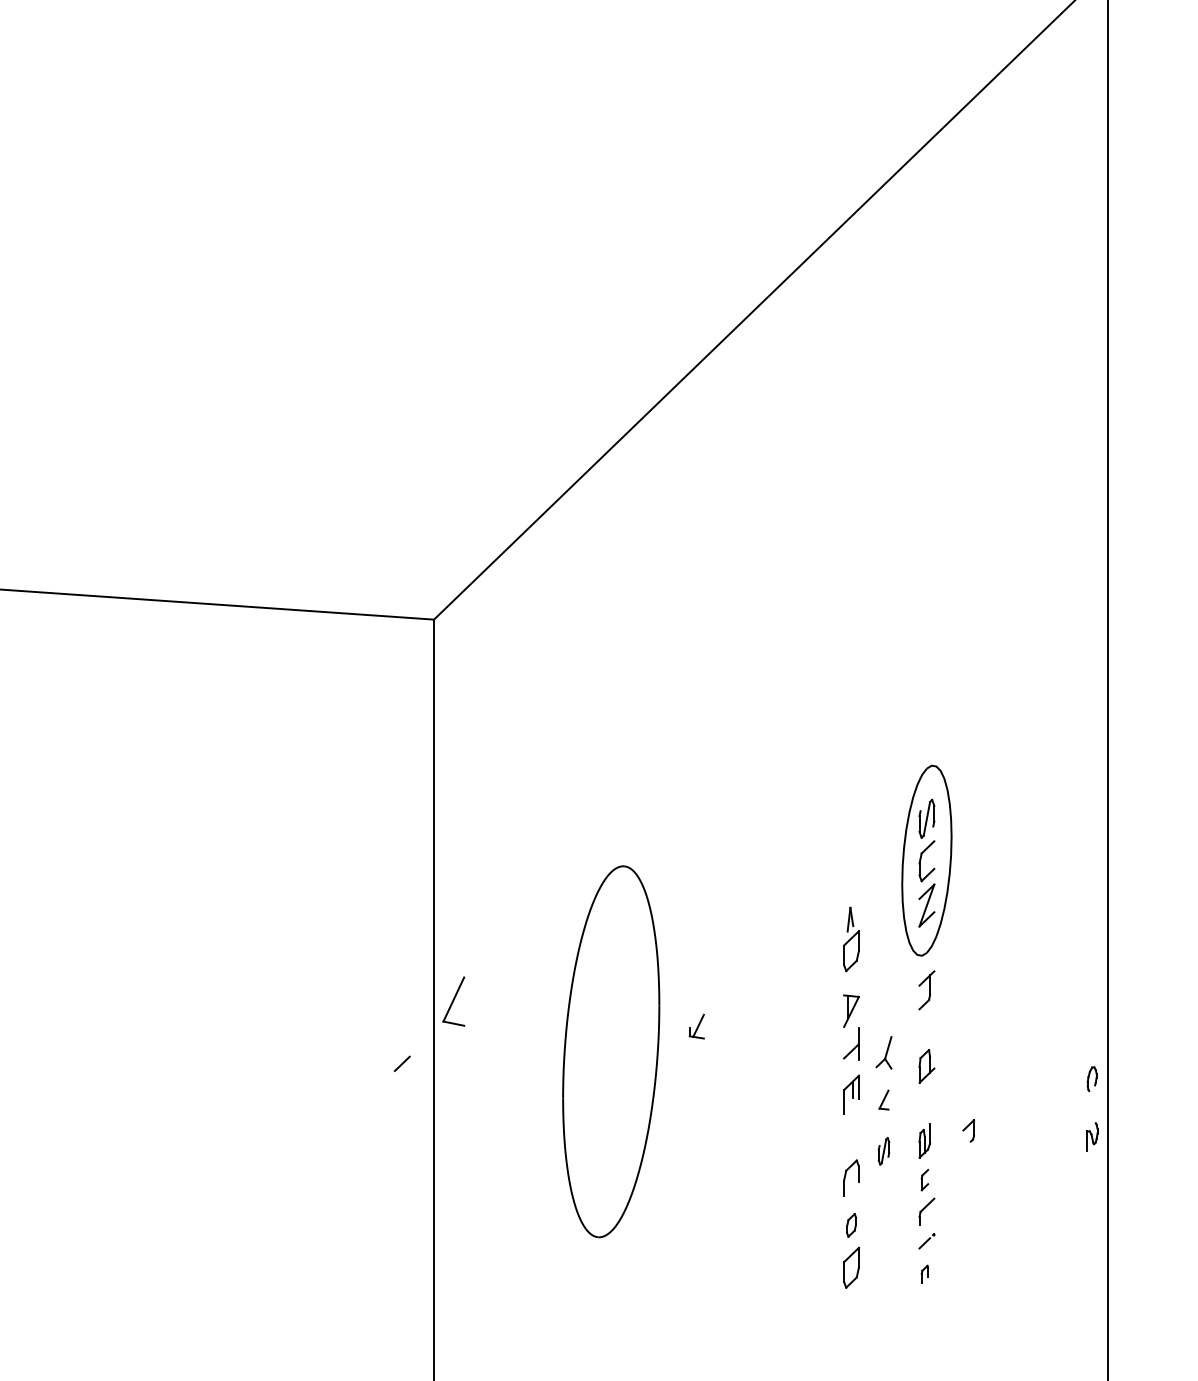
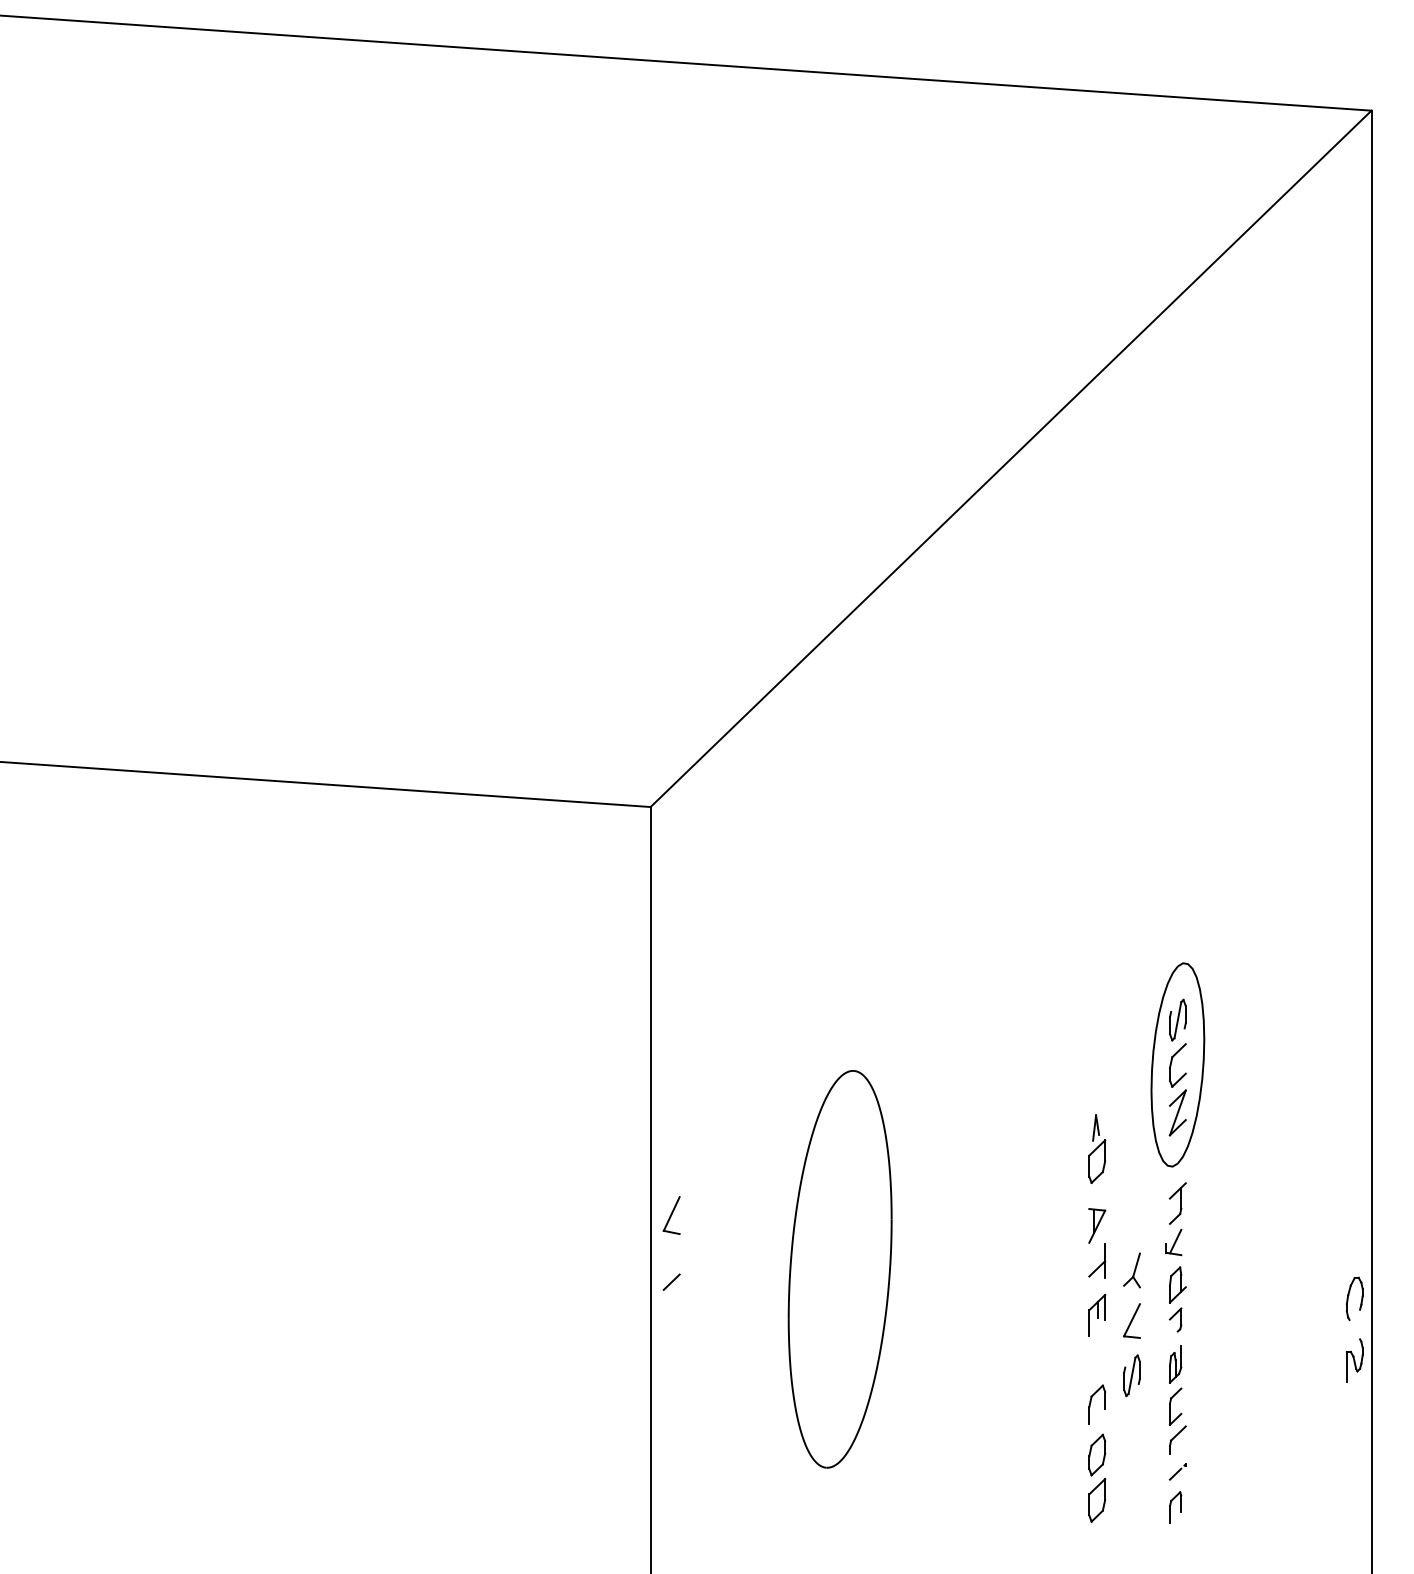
part: (453, 1001) -> (671, 1215), size x0.71
part: (696, 1026) -> (1173, 1242), moved
line: (402, 1063) -> (671, 1281), moved
part: (1092, 1079) -> (1354, 1298), size x1.67
part: (883, 1099) -> (1131, 1320), size x1.67
part: (968, 1130) -> (1175, 1319), moved
part: (1092, 1137) -> (1354, 1360), size x1.43
part: (883, 1151) -> (1131, 1375), size x1.43
part: (924, 1180) -> (1175, 1406), size x1.67
part: (851, 1224) -> (1097, 1454), size x1.67
part: (924, 1274) -> (1175, 1507), size x1.67

